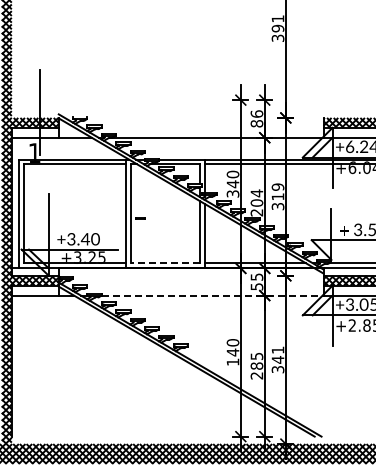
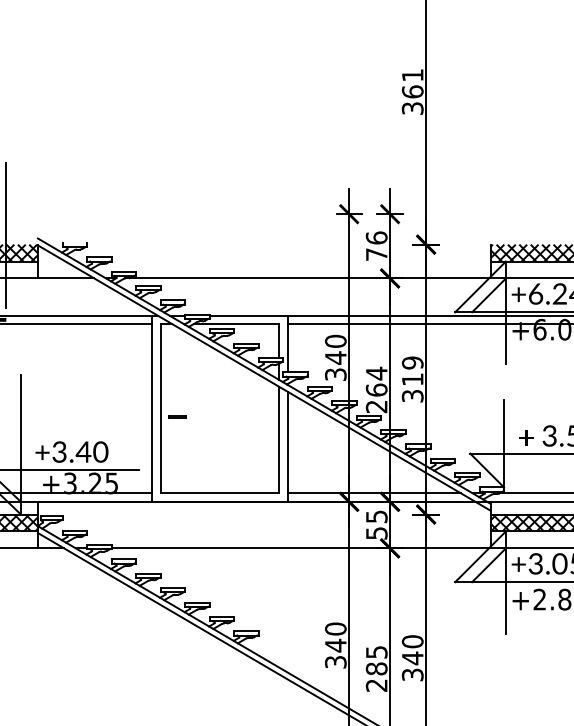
text: (277, 28) -> (411, 91), 391 -> 361
text: (256, 123) -> (375, 254), 86 -> 76
text: (256, 202) -> (375, 389), 204 -> 264
line: (165, 263) -> (220, 493), dashed -> solid
line: (212, 295) -> (300, 548), dashed -> solid
text: (277, 349) -> (411, 640), 341 -> 340
text: (232, 361) -> (334, 661), 140 -> 340

